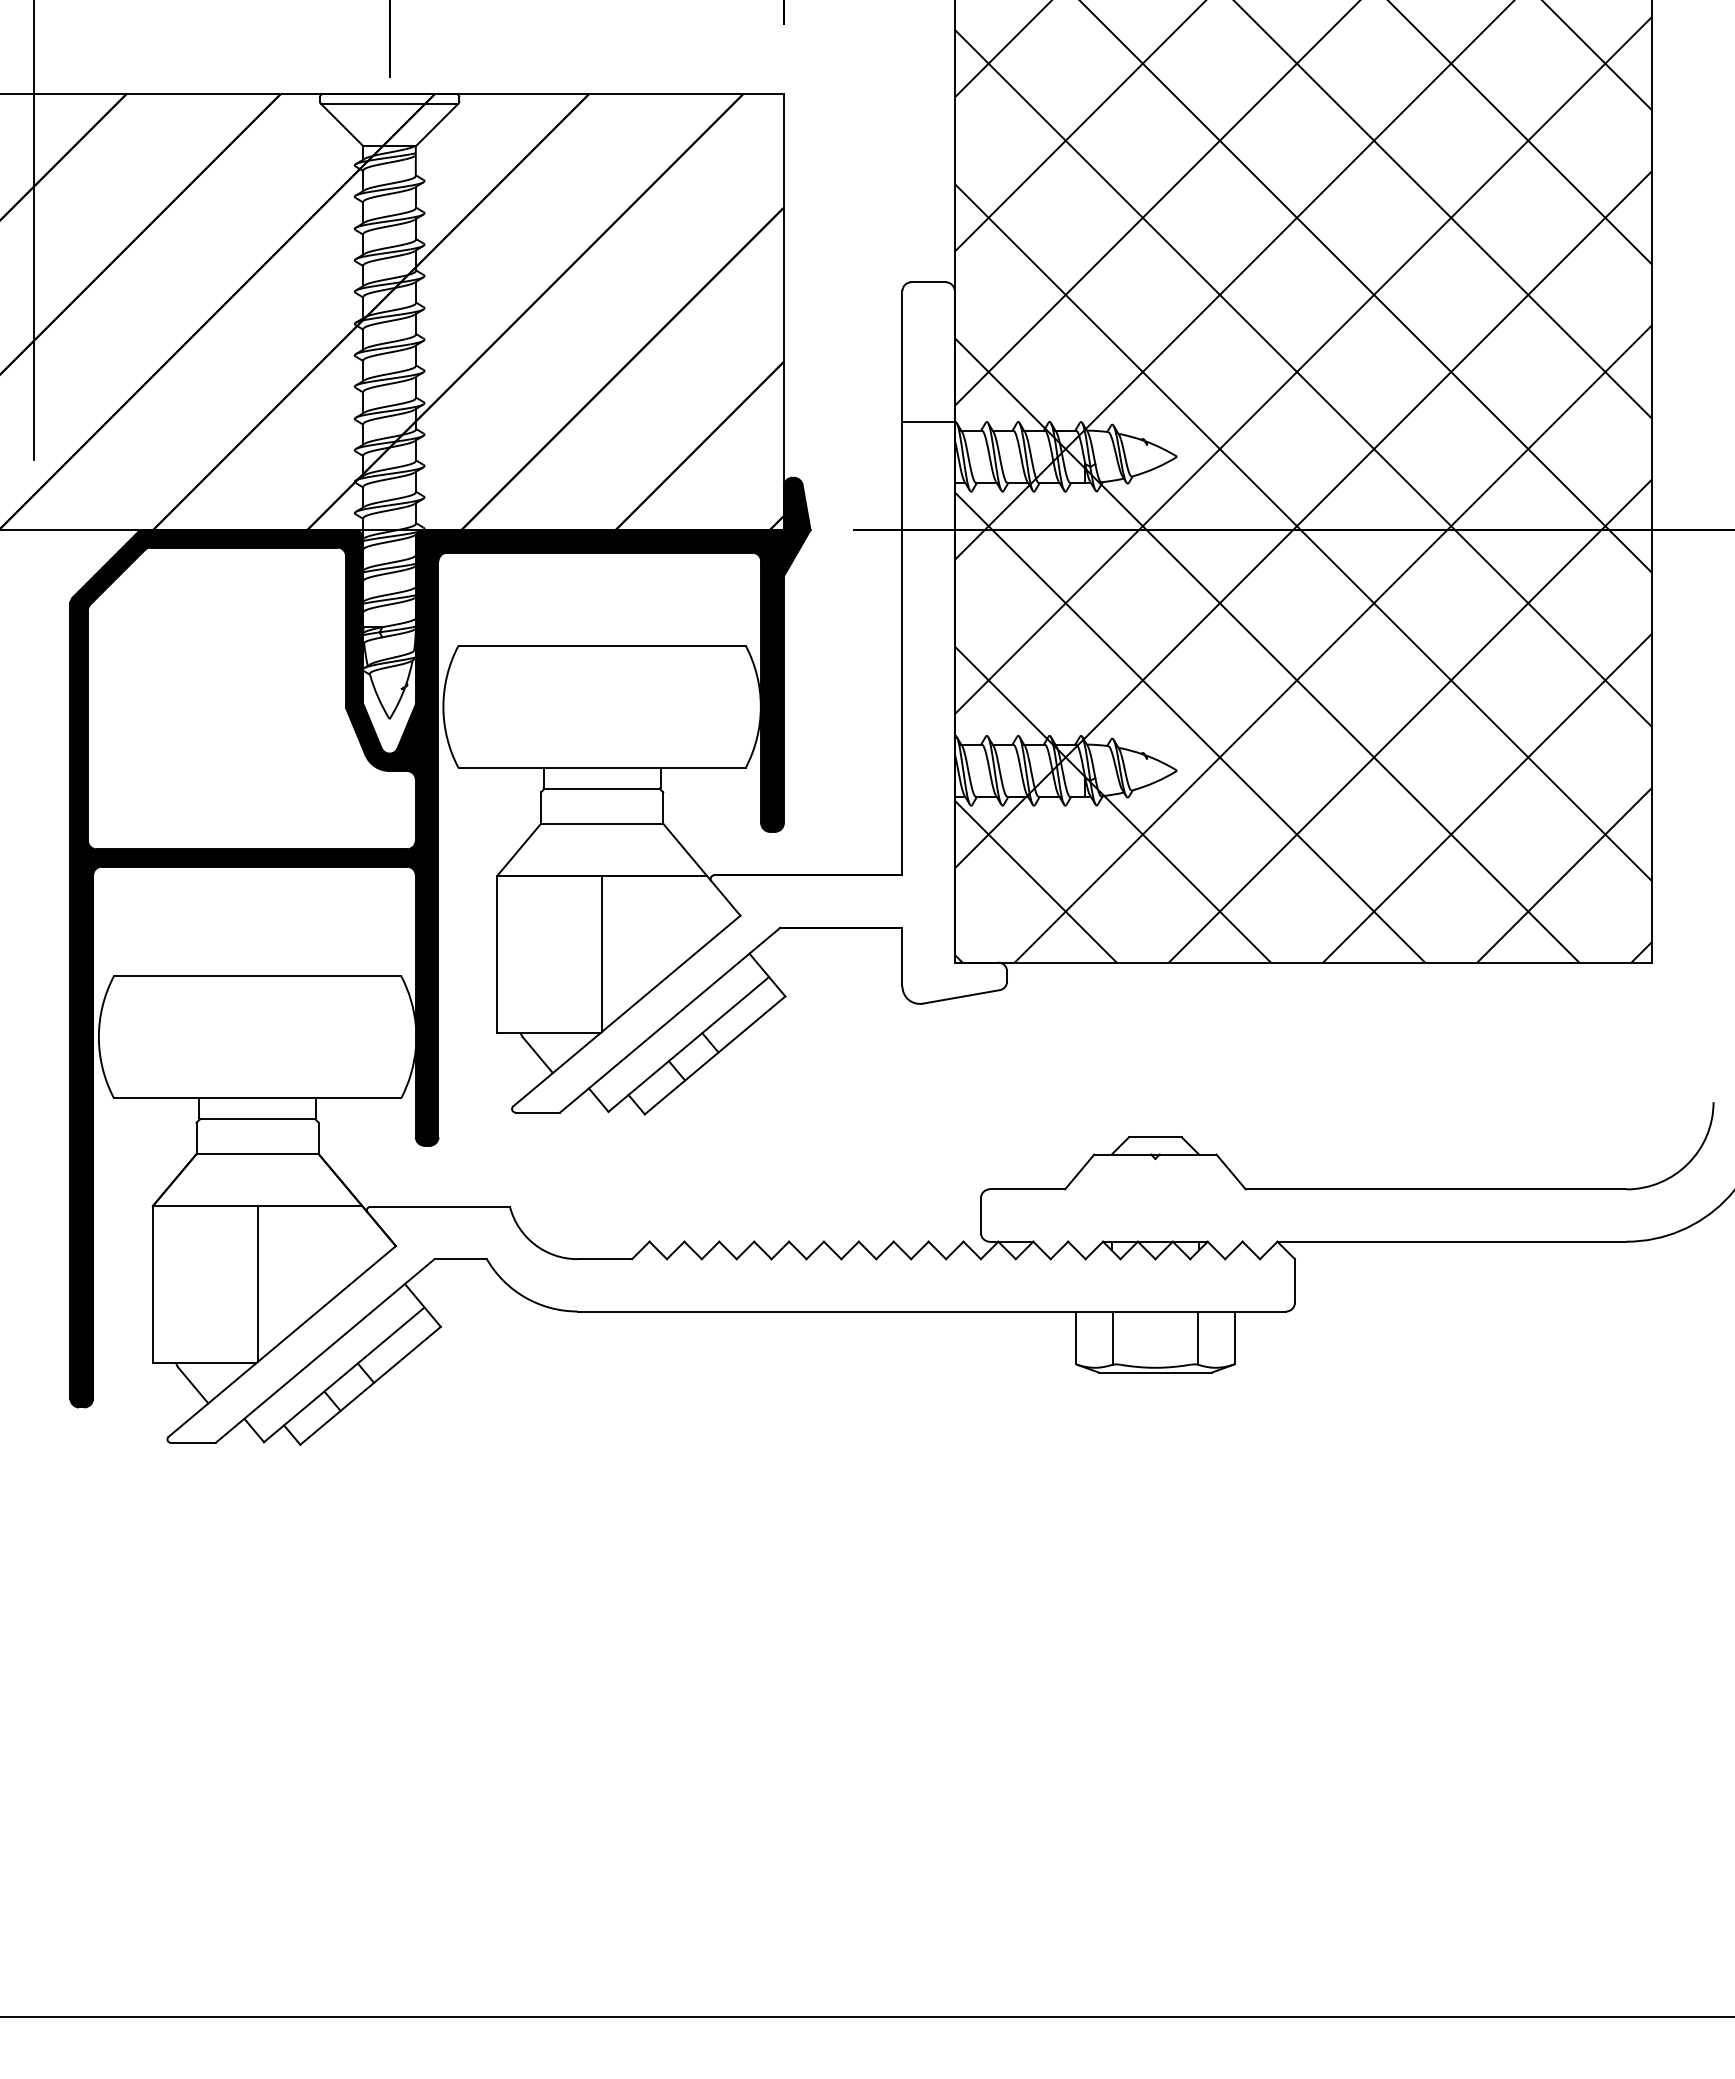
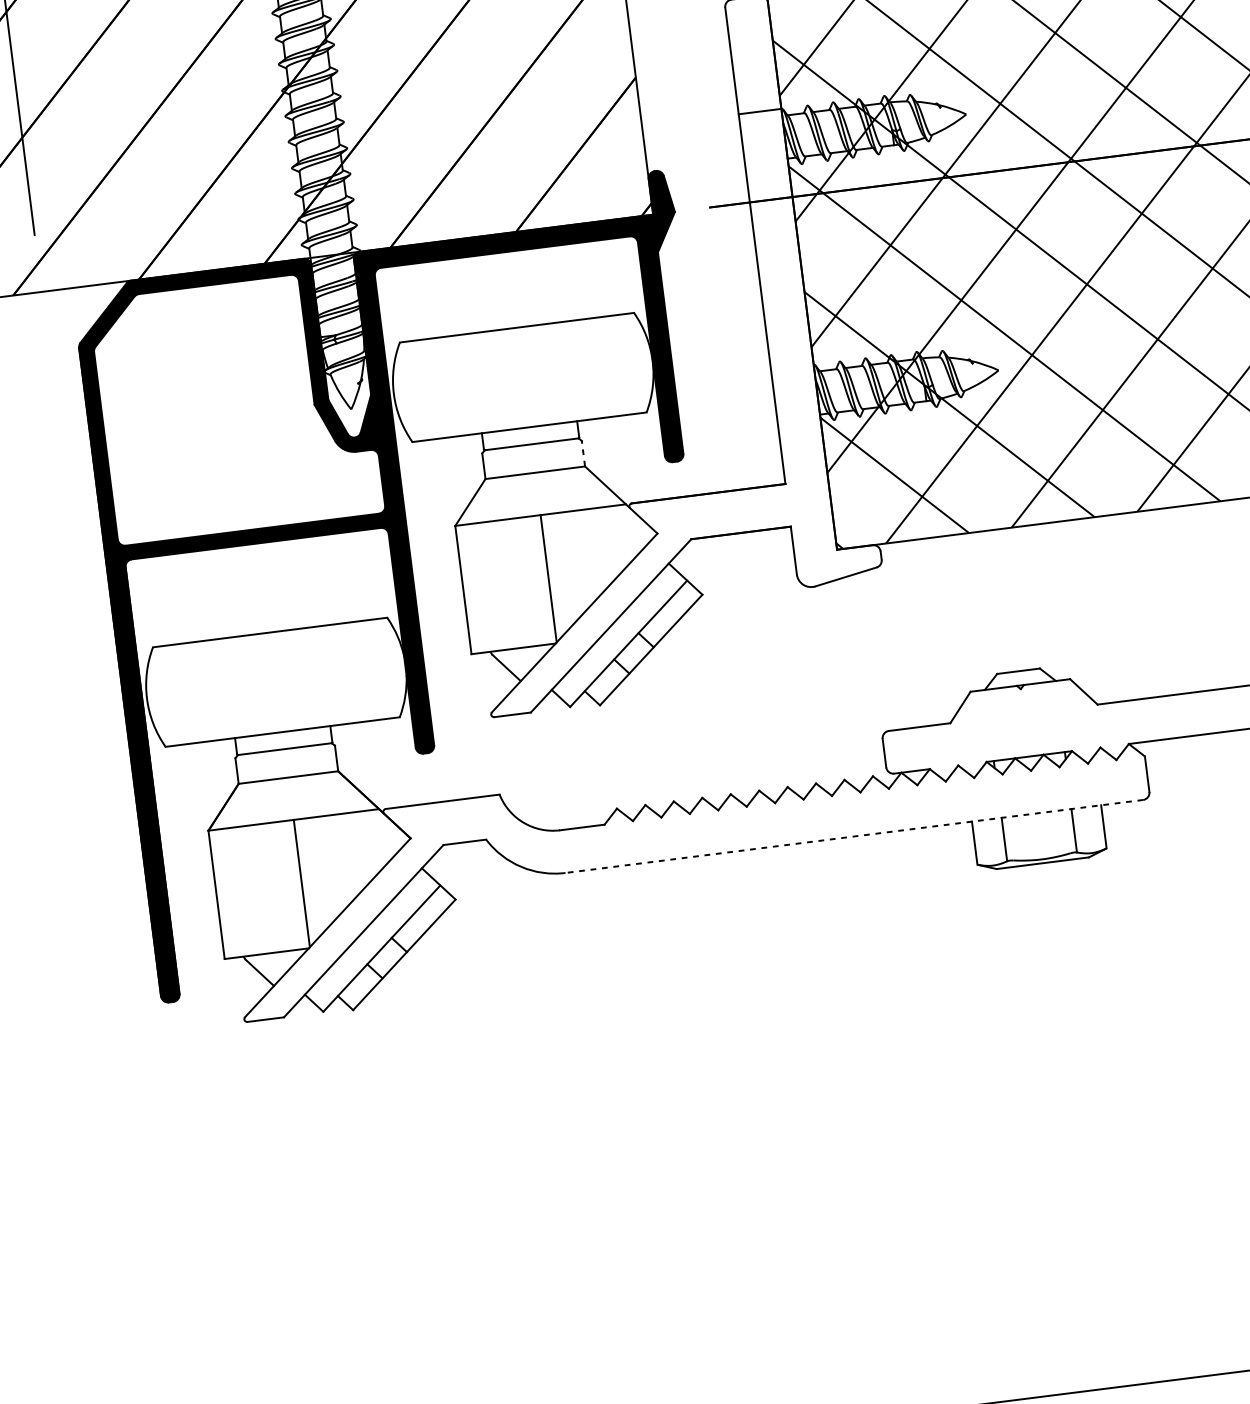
line: (663, 808) -> (583, 454), solid -> dashed
line: (931, 1311) -> (854, 836), solid -> dashed

